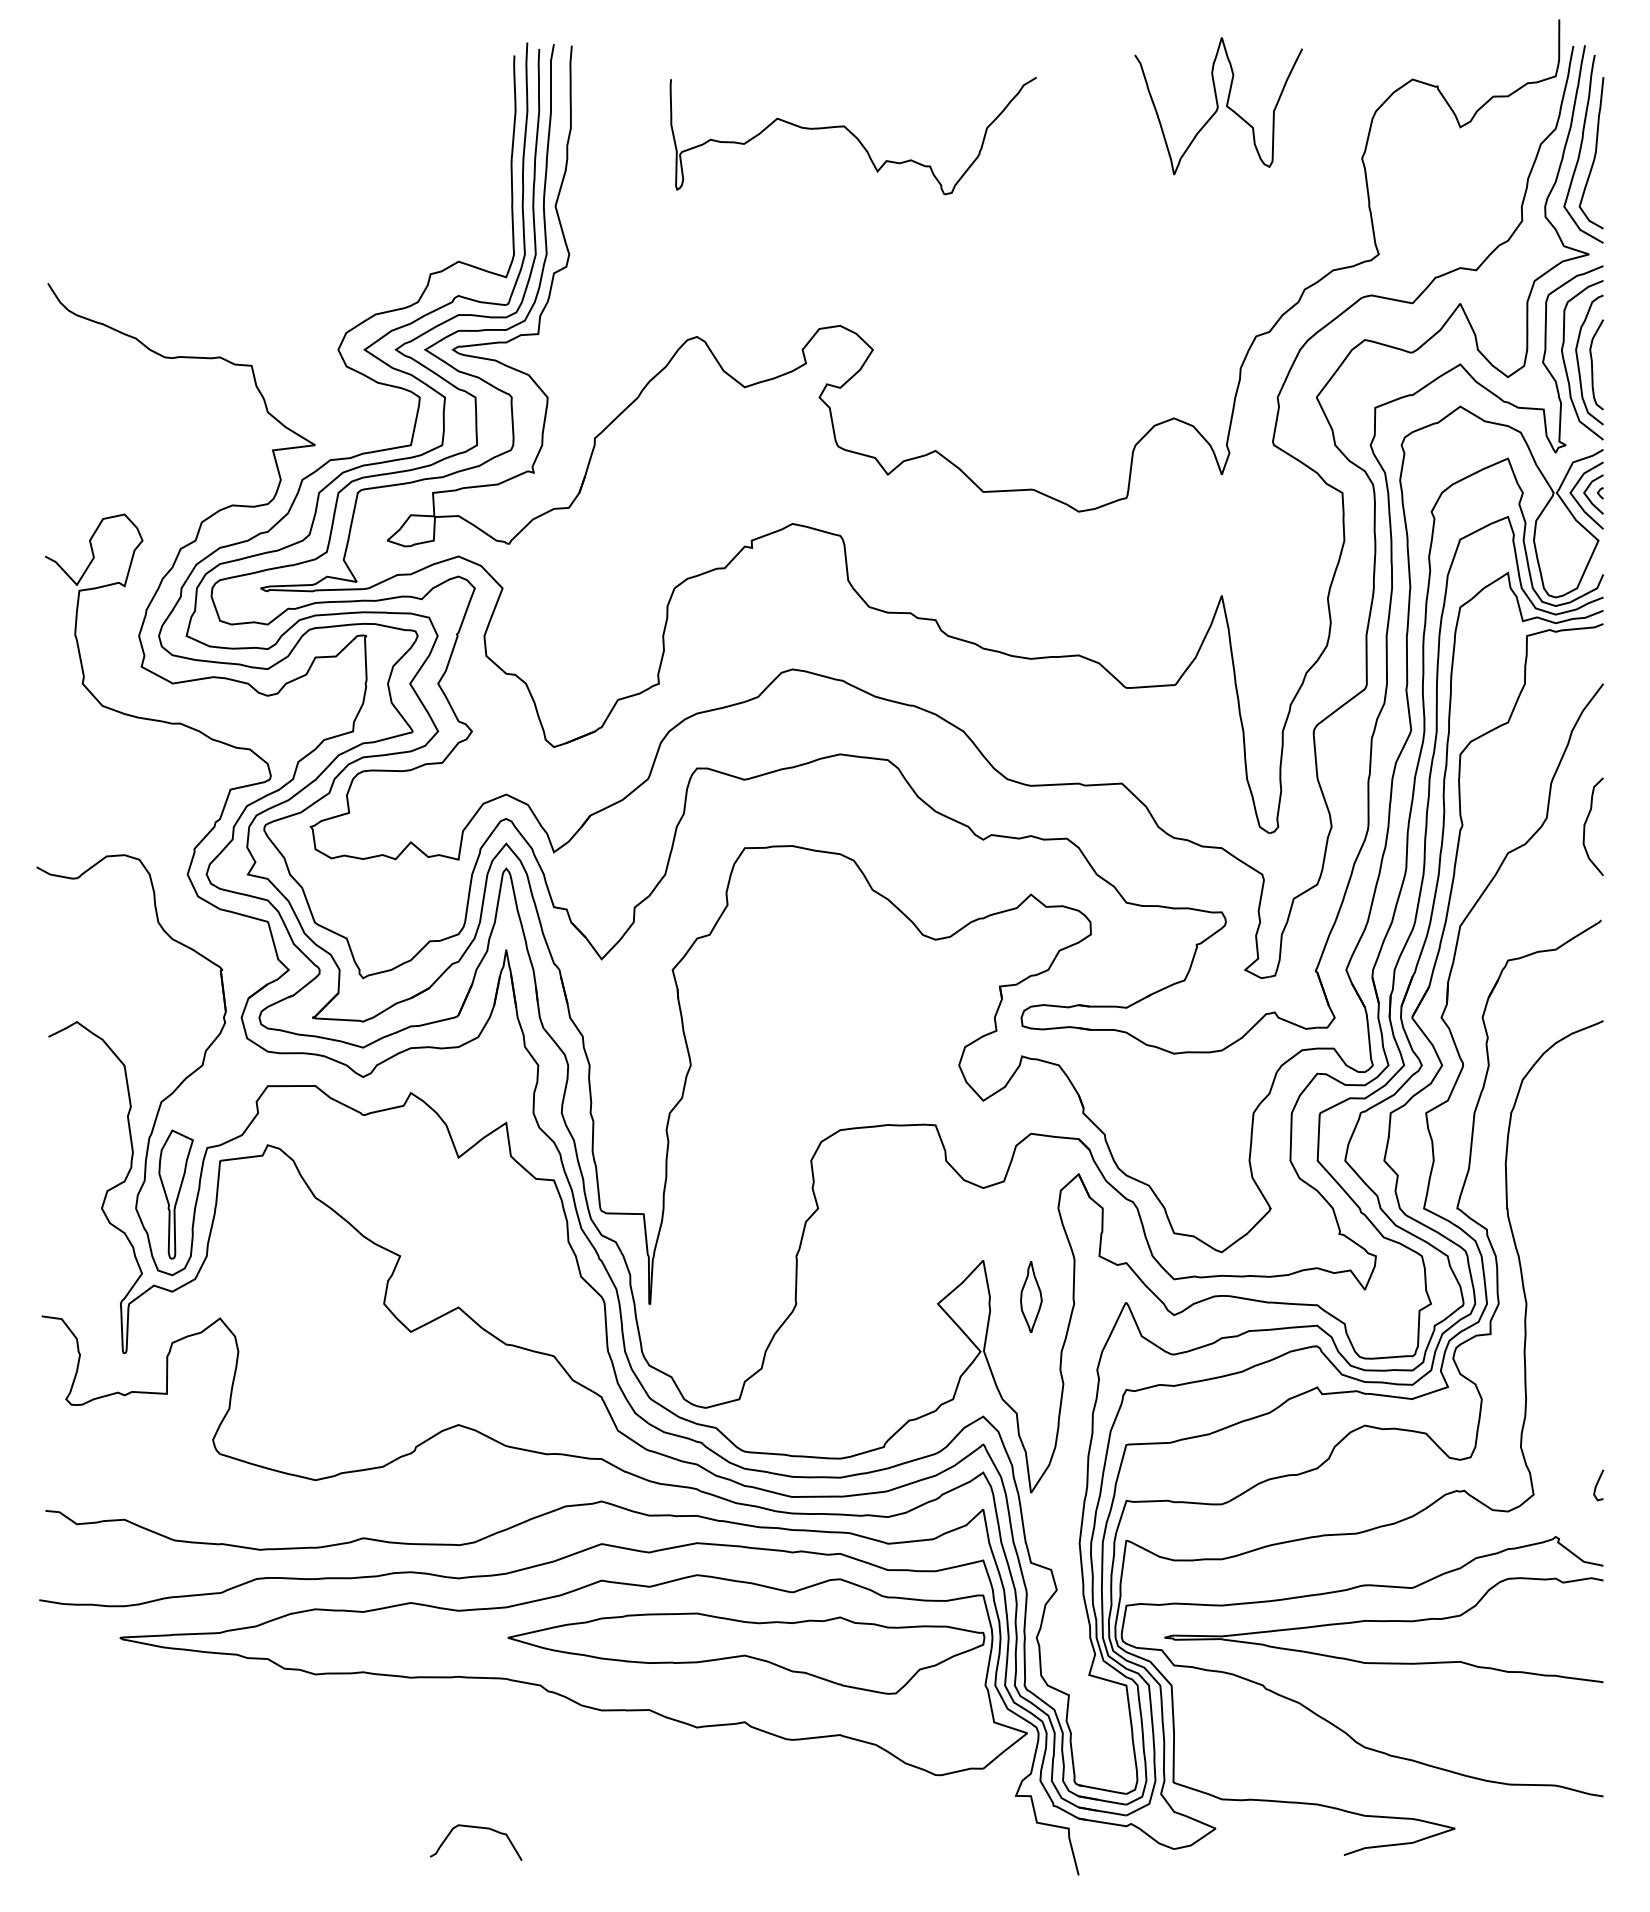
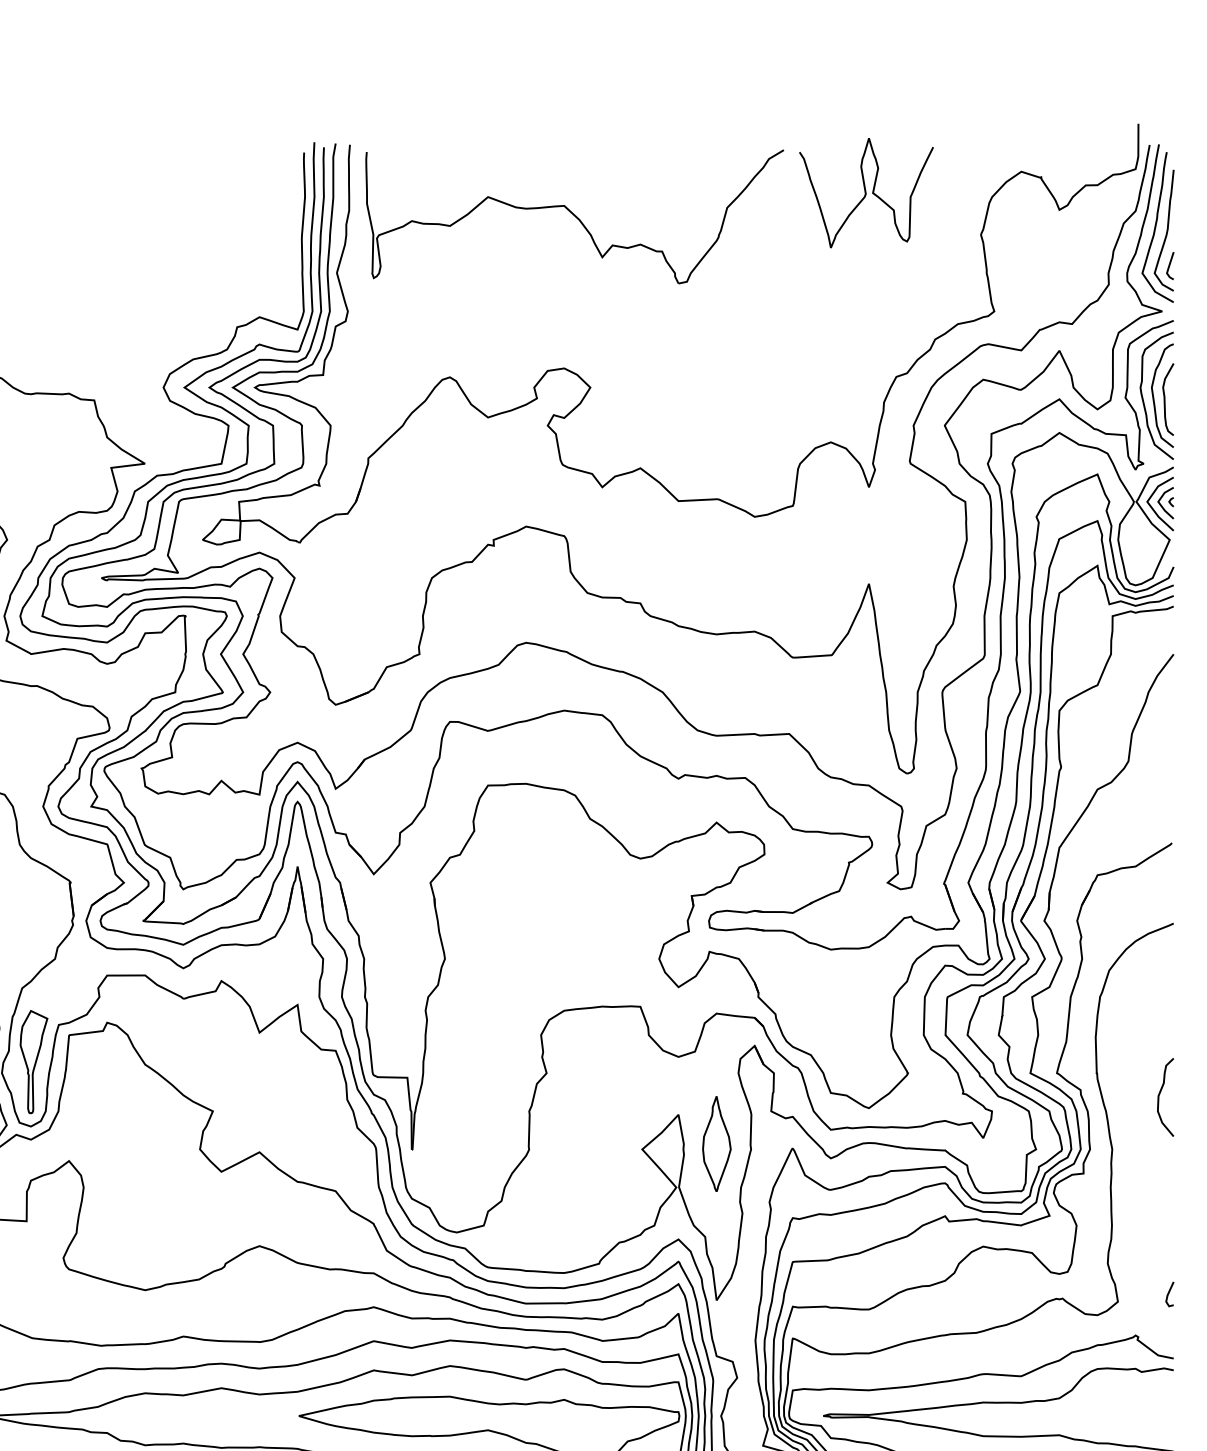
part: (853, 135) -> (574, 216), size x1.43
line: (1599, 196) -> (1170, 265), added
curve: (1586, 823) -> (1160, 1094), moved
part: (1031, 1296) -> (717, 1143), size x1.67

